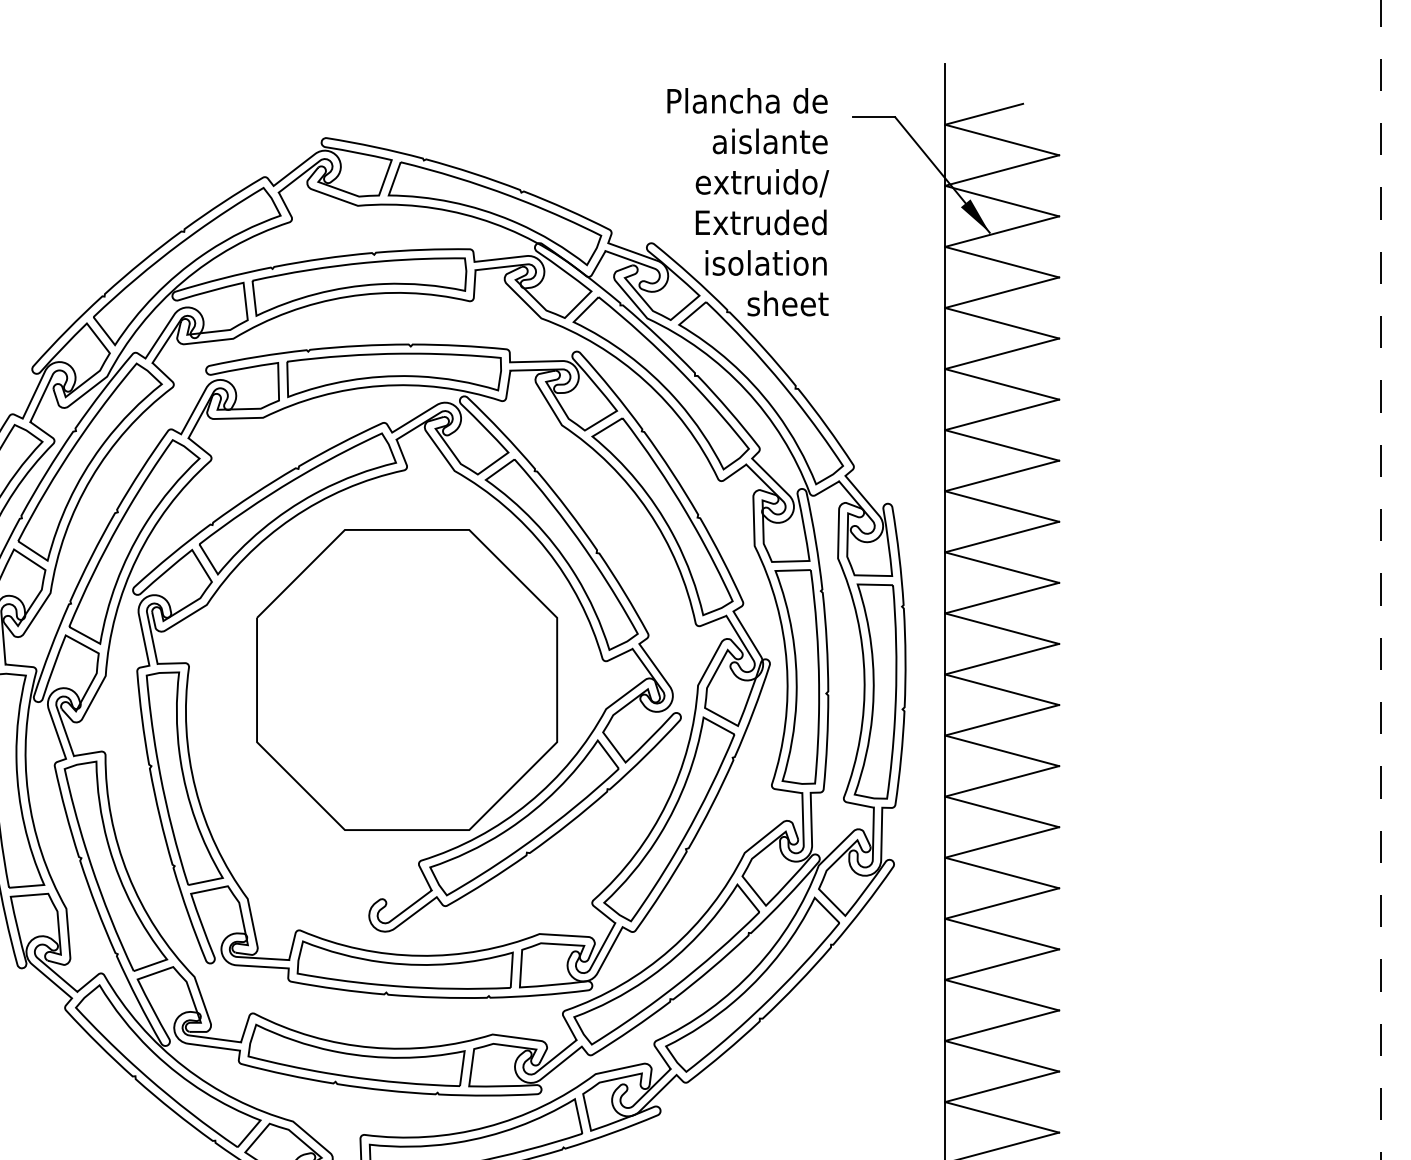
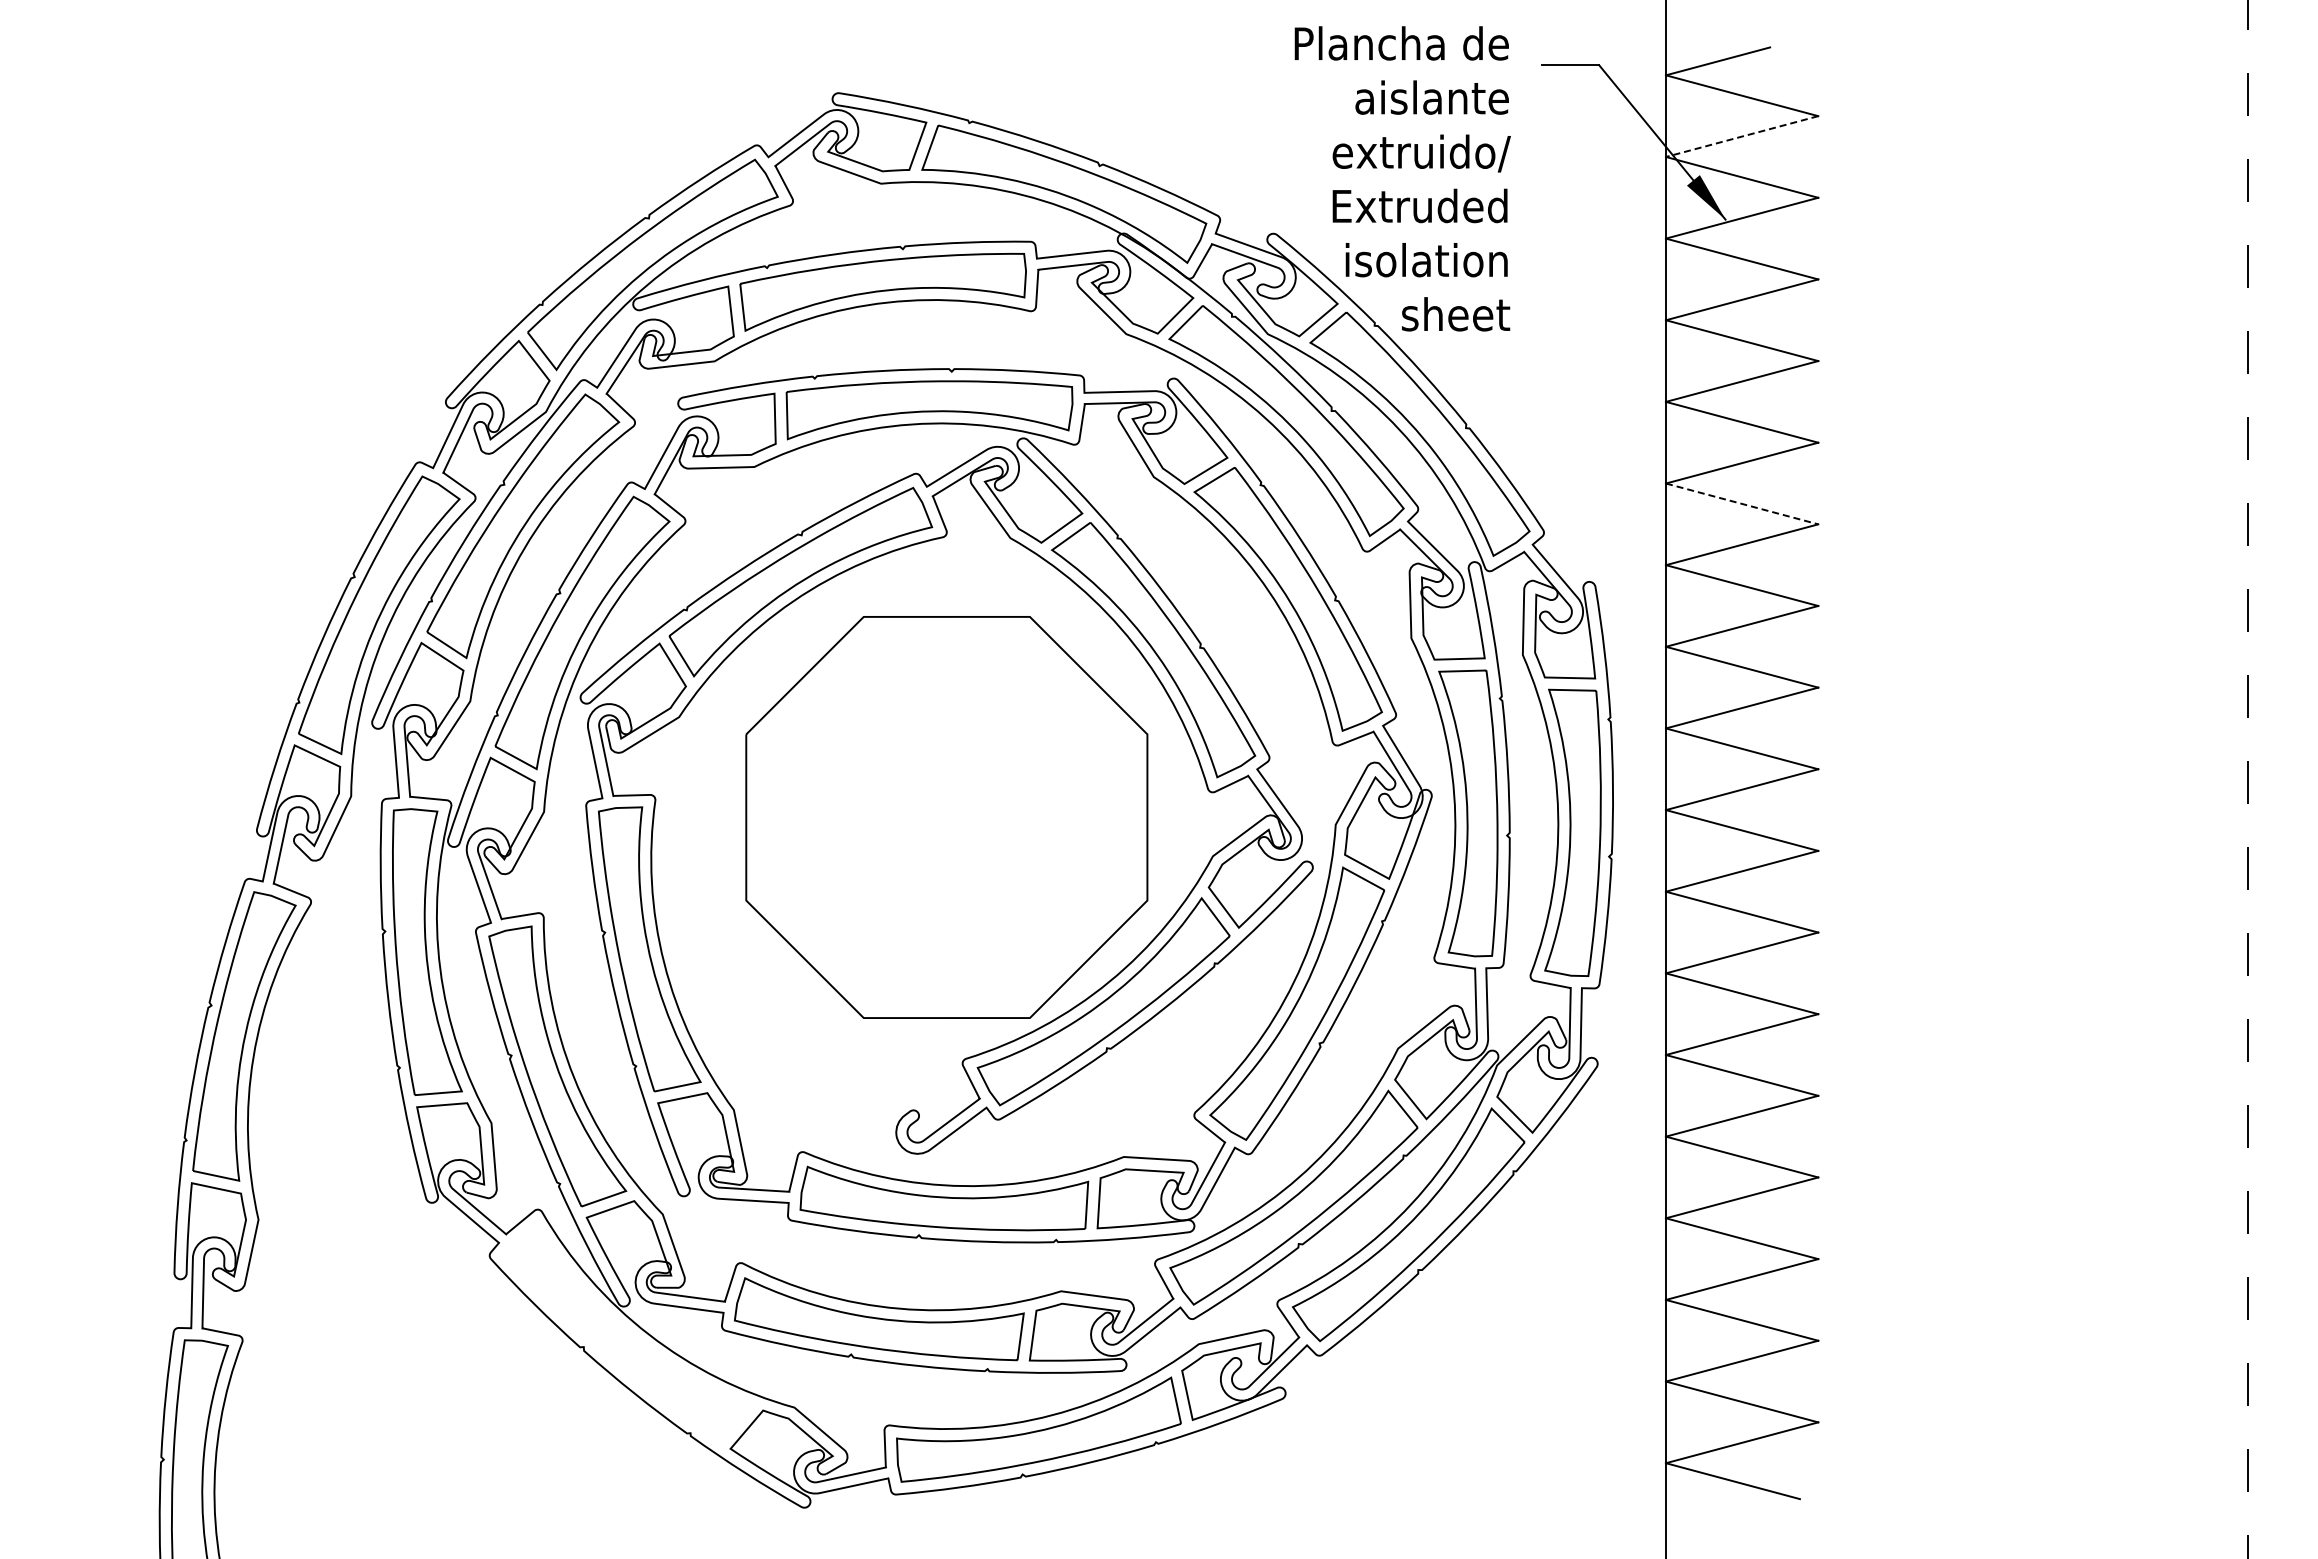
line: (1002, 170) -> (1742, 136), solid -> dashed
line: (1002, 445) -> (1742, 503), solid -> dashed
part: (168, 1066) -> (627, 1333), removed

